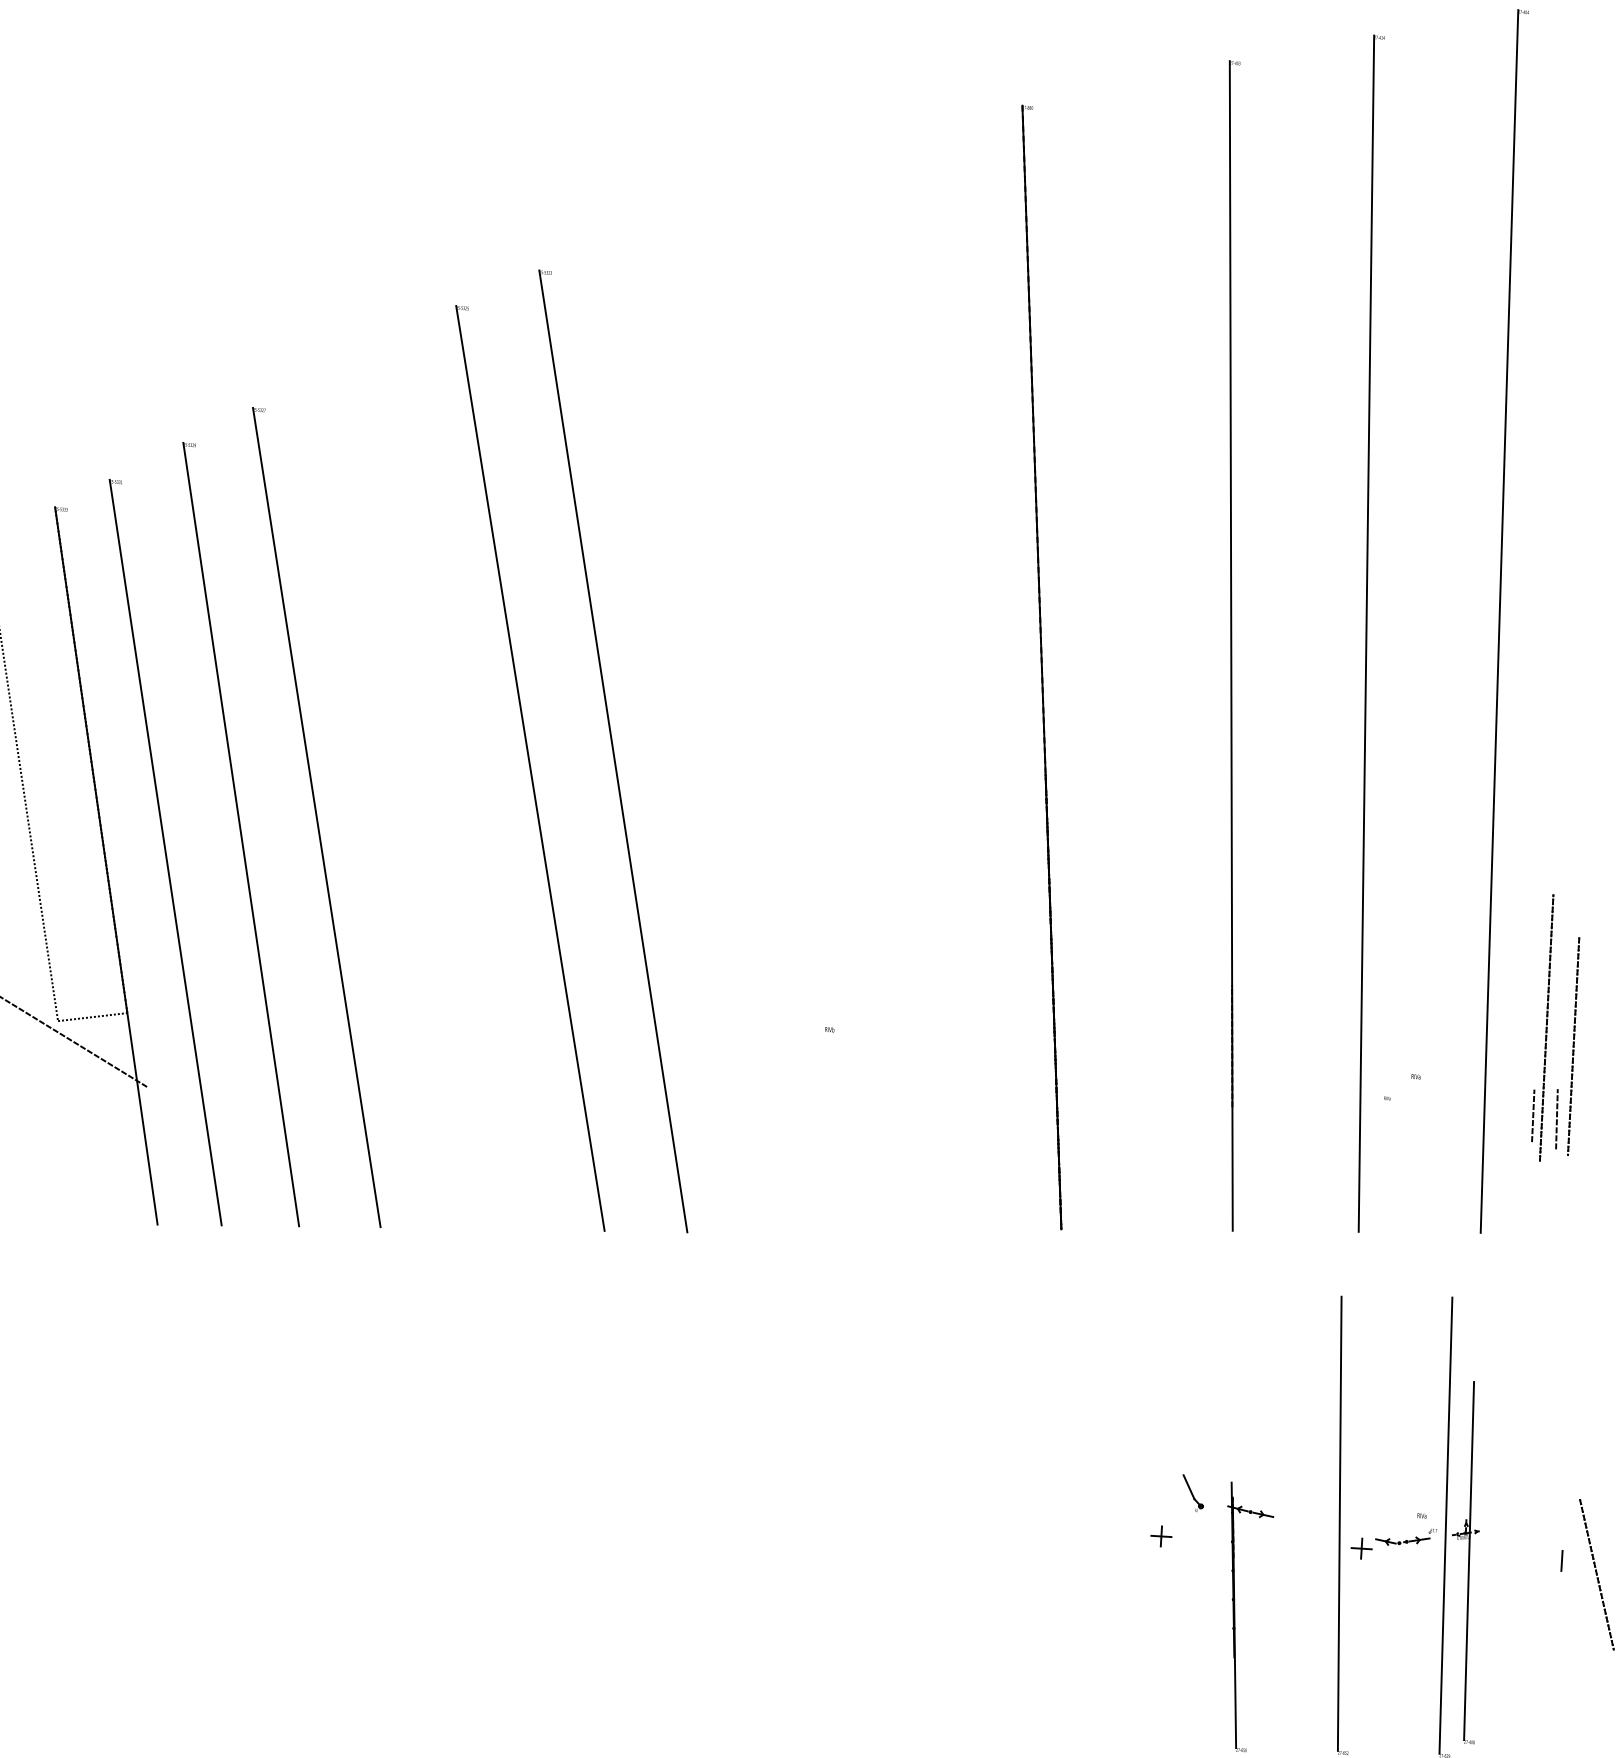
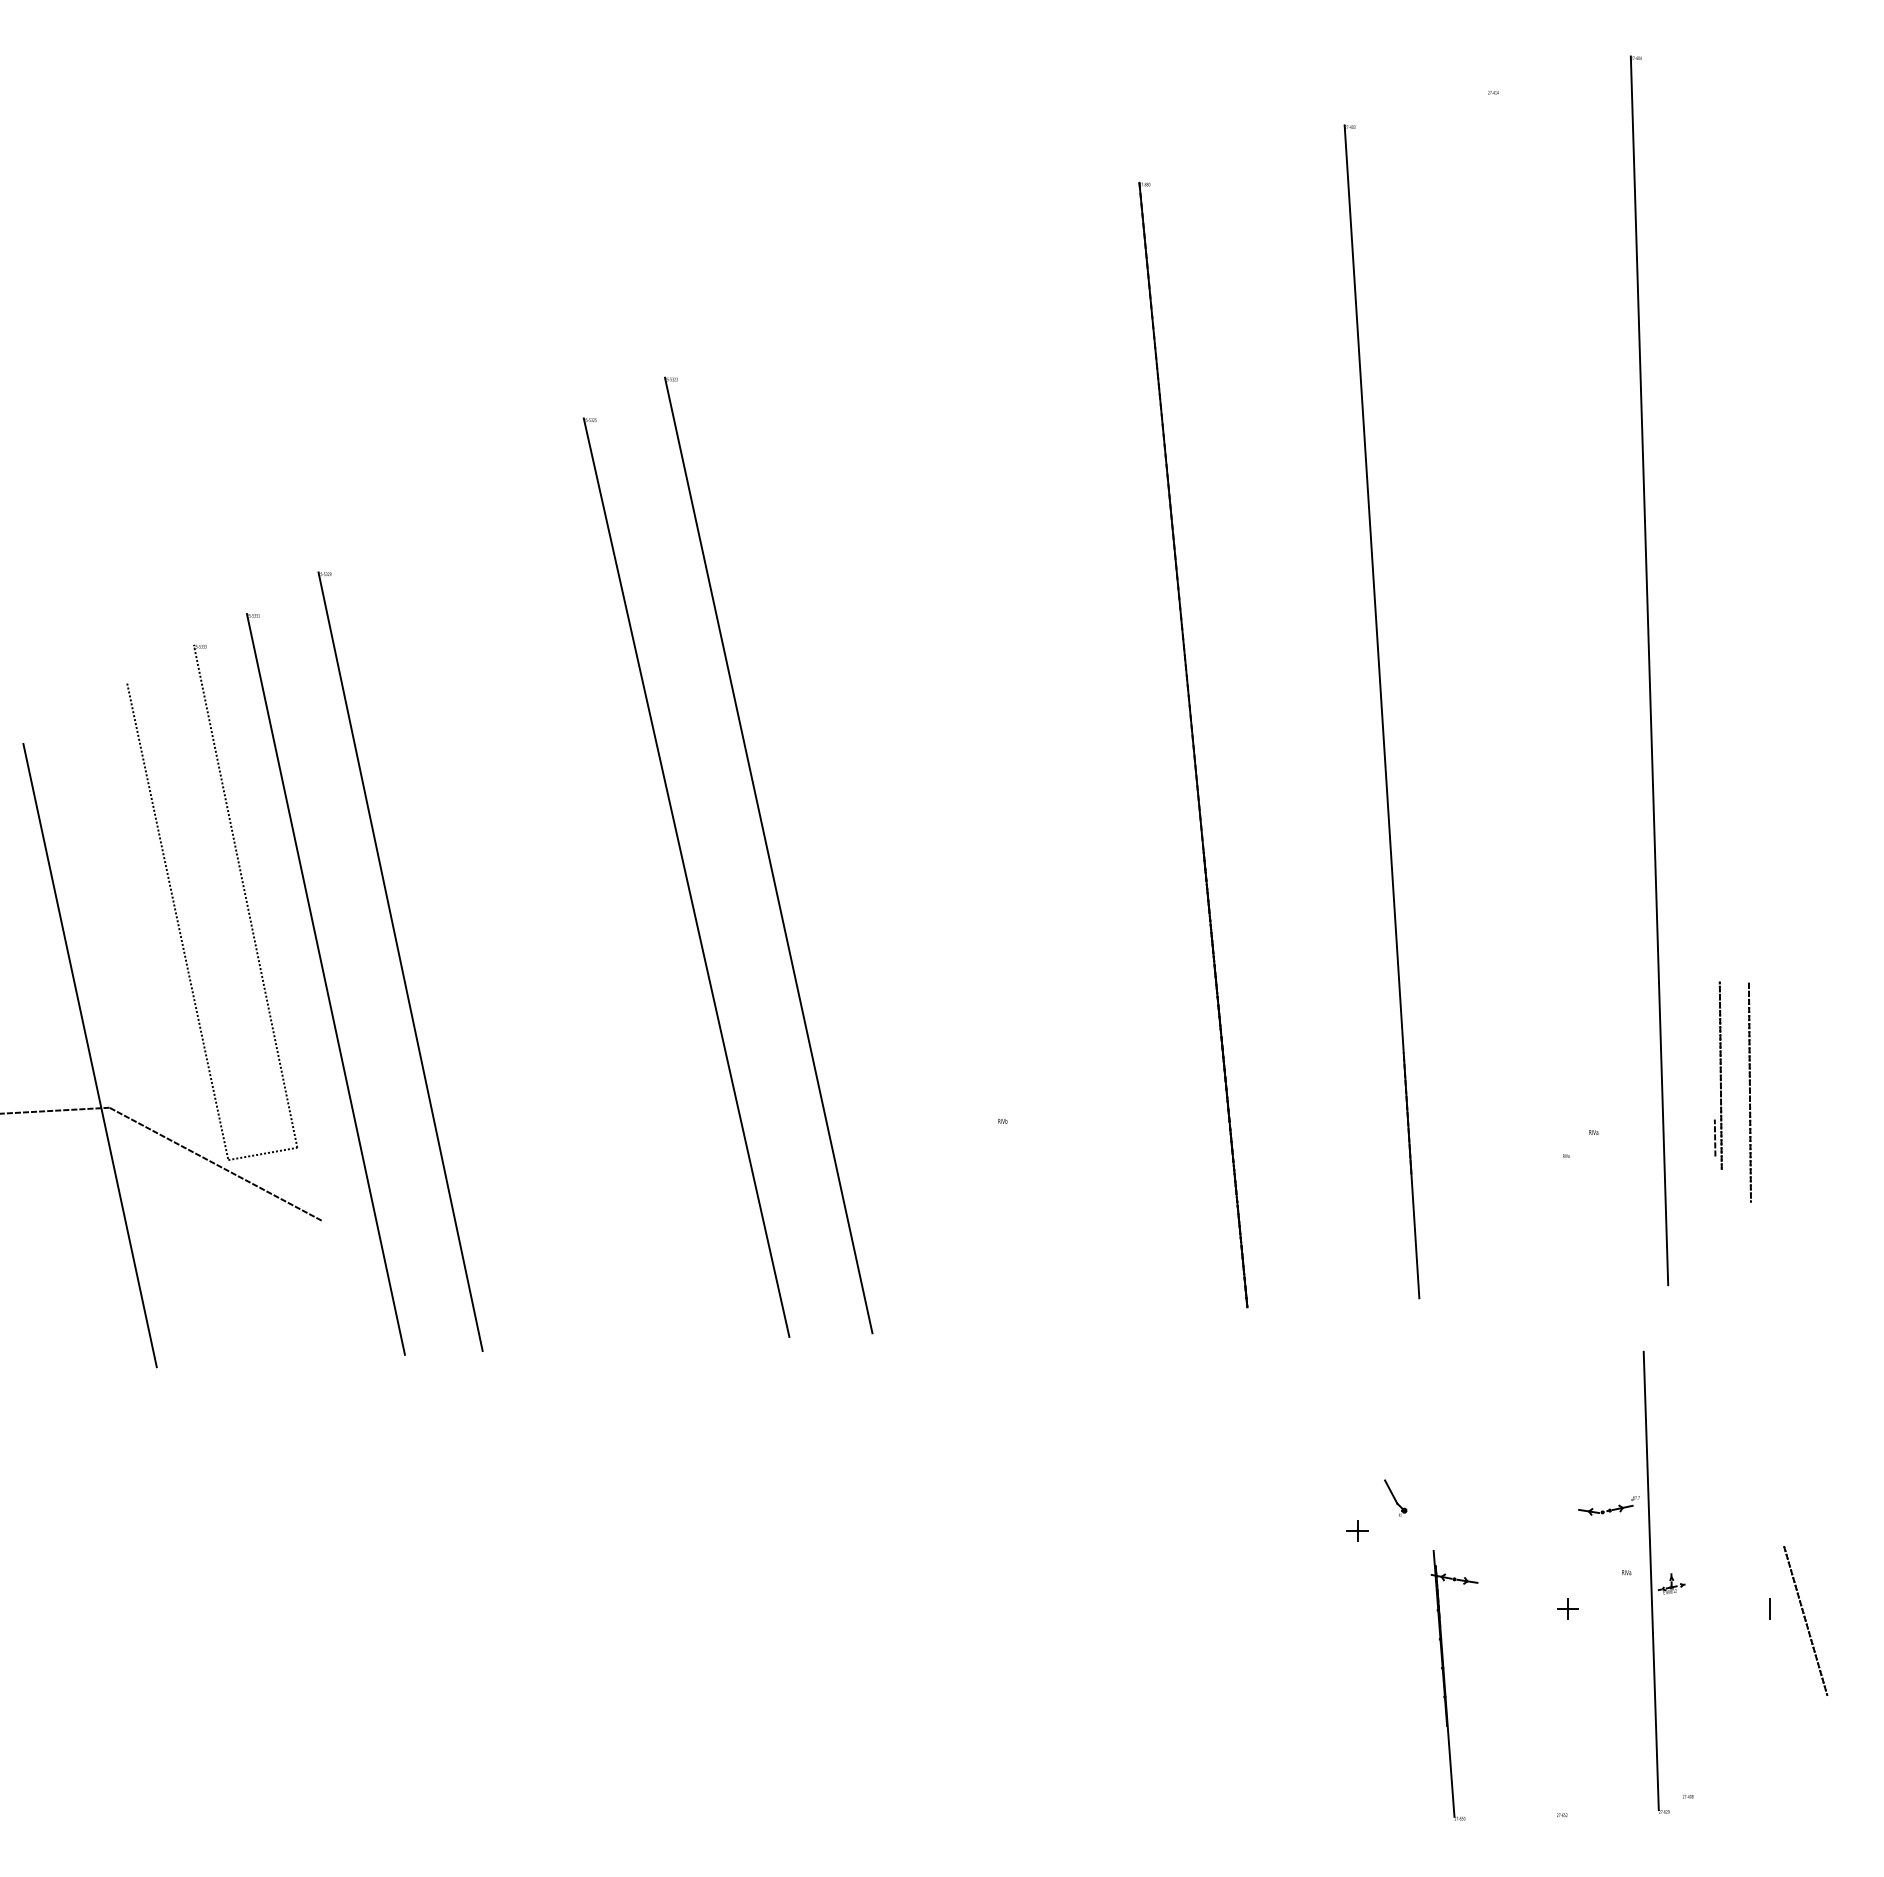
line: (1366, 632) -> (1516, 690), removed
part: (316, 817) -> (475, 939), removed
line: (105, 865) -> (266, 1001), removed
part: (1543, 1027) -> (1718, 1075), size x0.7
line: (1556, 1119) -> (1737, 1166), removed
part: (1192, 1492) -> (1395, 1497), moved
line: (1339, 1523) -> (1544, 1585), removed
part: (1161, 1535) -> (1357, 1530), moved
part: (1405, 1536) -> (1608, 1505), moved
line: (1468, 1560) -> (1676, 1614), removed

